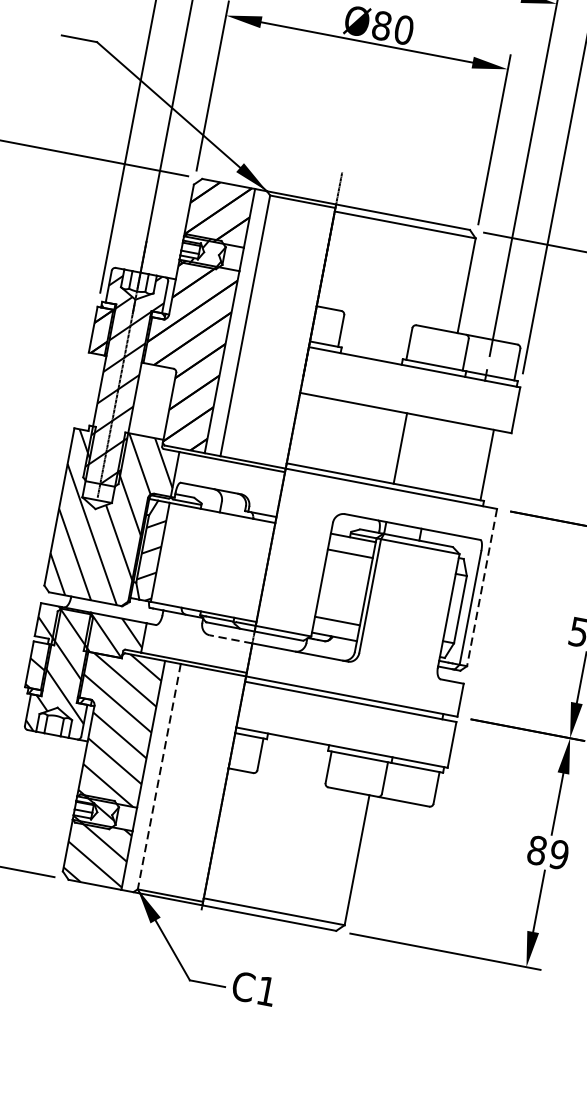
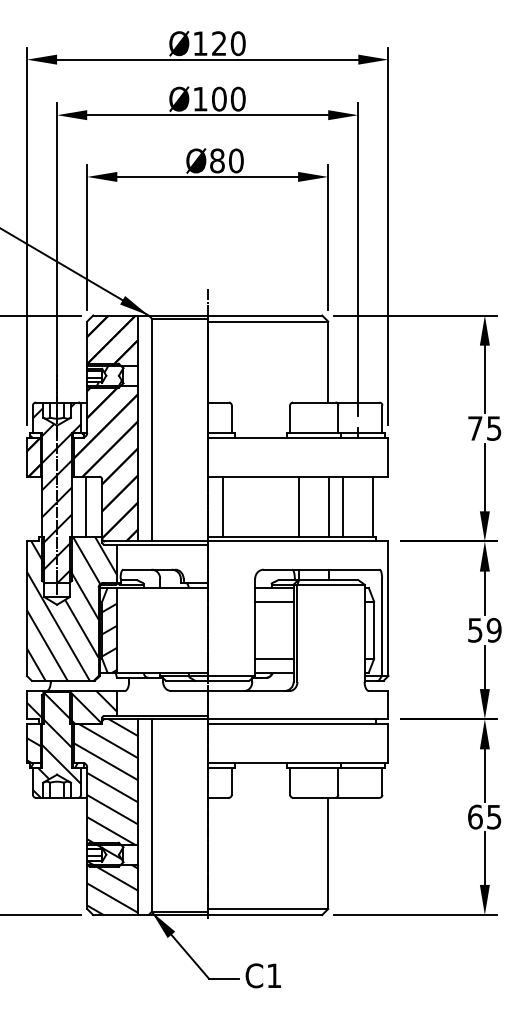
line: (151, 400) -> (86, 506), added
line: (310, 431) -> (222, 506), added
line: (435, 454) -> (329, 506), added
line: (452, 458) -> (343, 506), added
line: (481, 588) -> (388, 609), dashed -> solid
line: (230, 638) -> (188, 690), dashed -> solid
line: (158, 777) -> (151, 816), dashed -> solid
text: (548, 851) -> (484, 816), 89 -> 65

